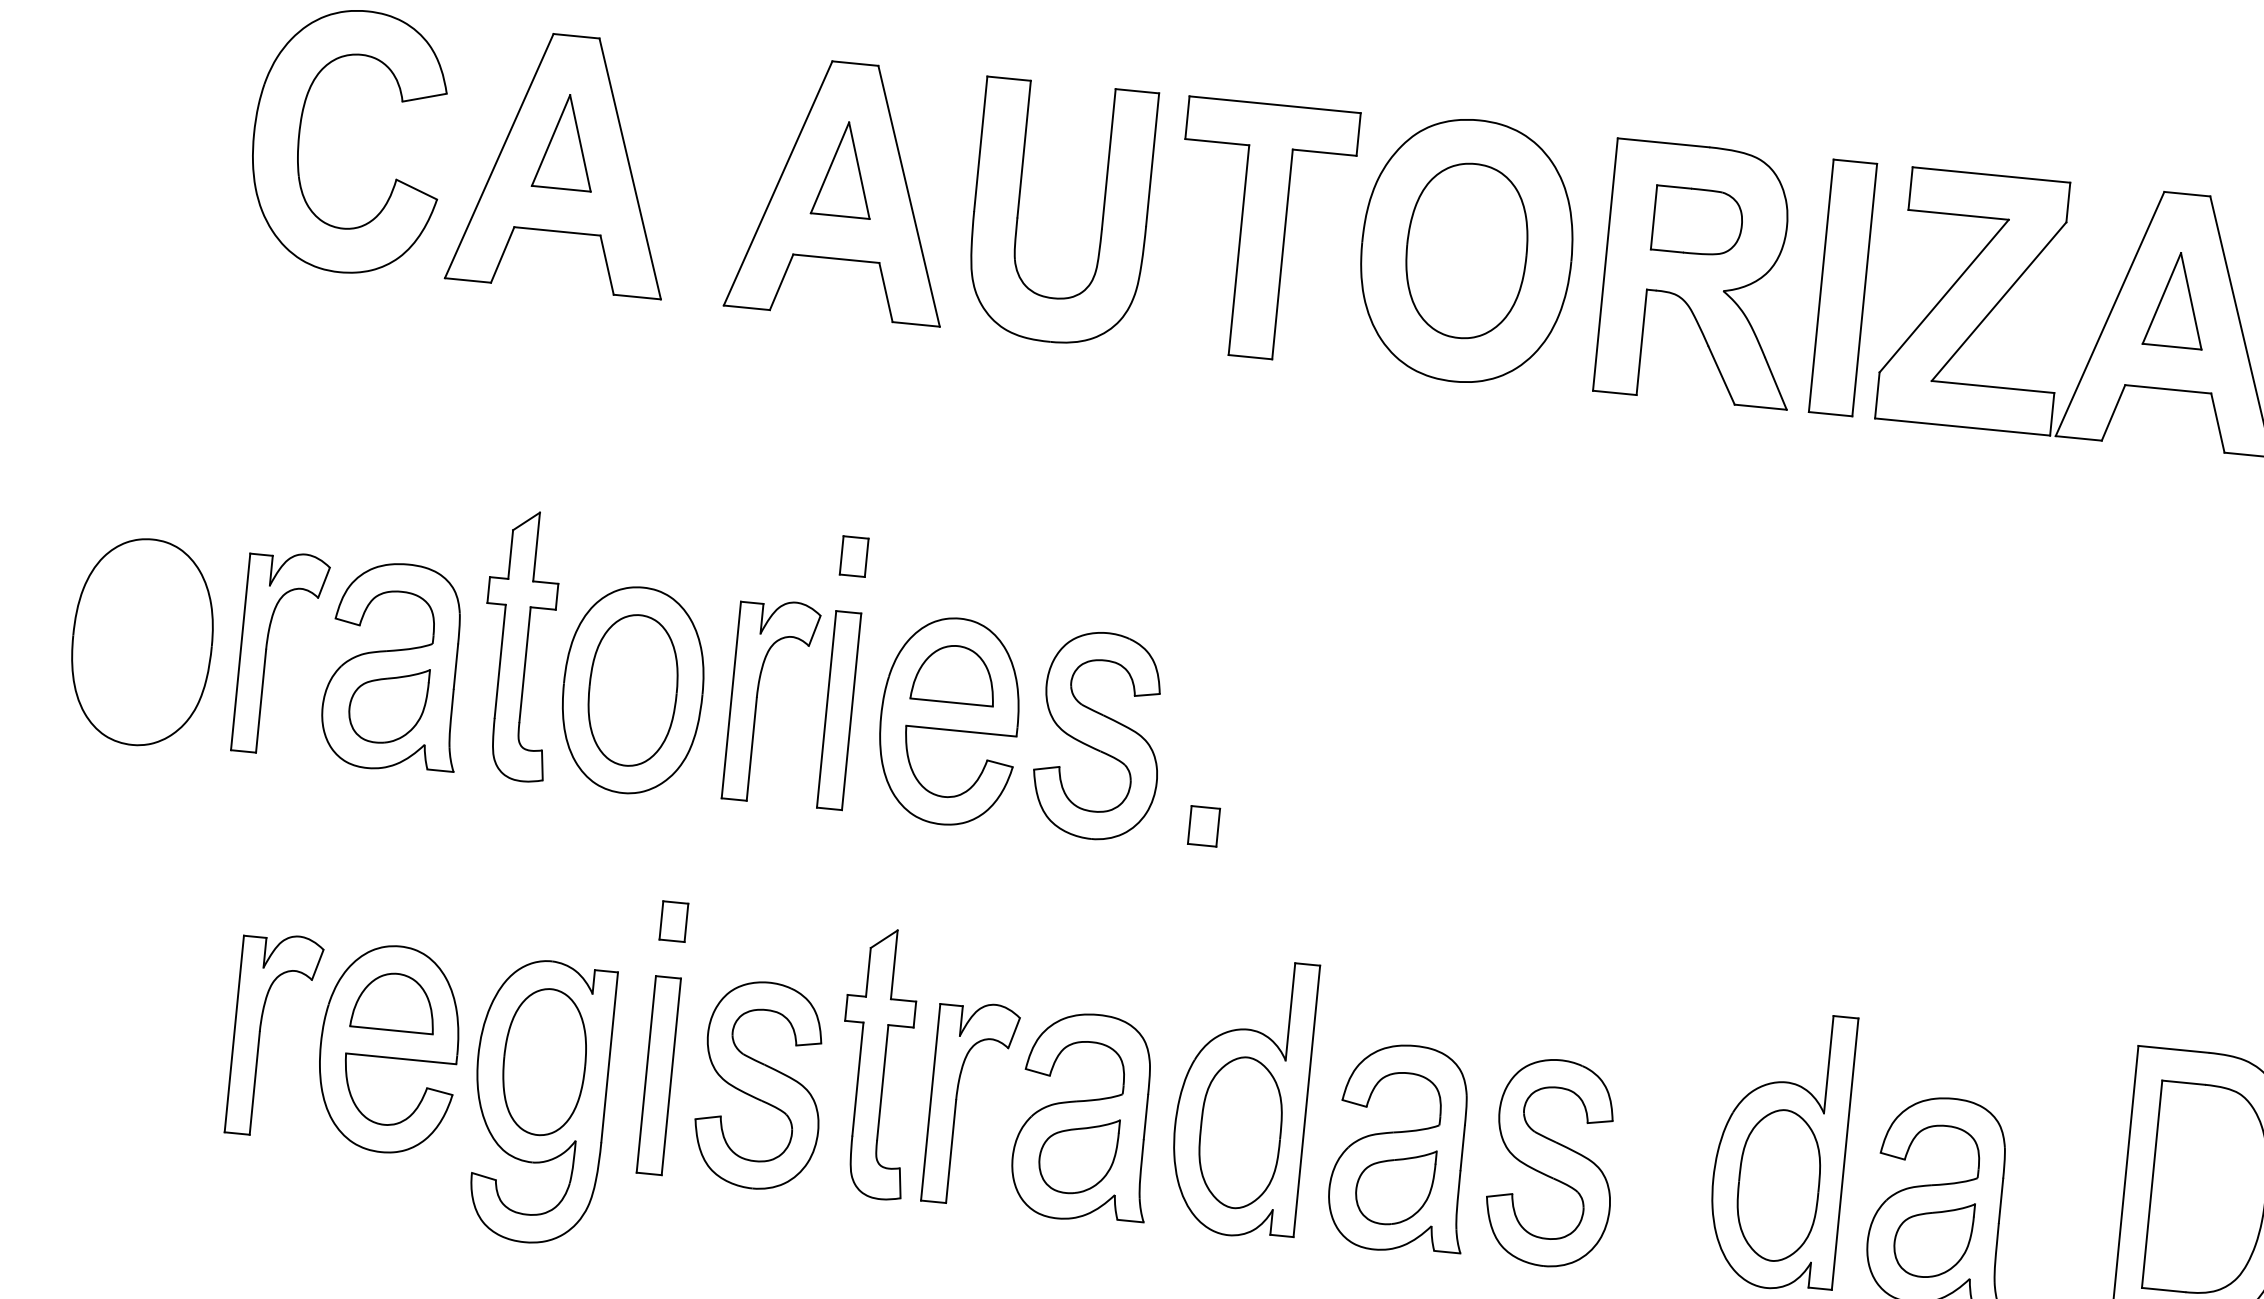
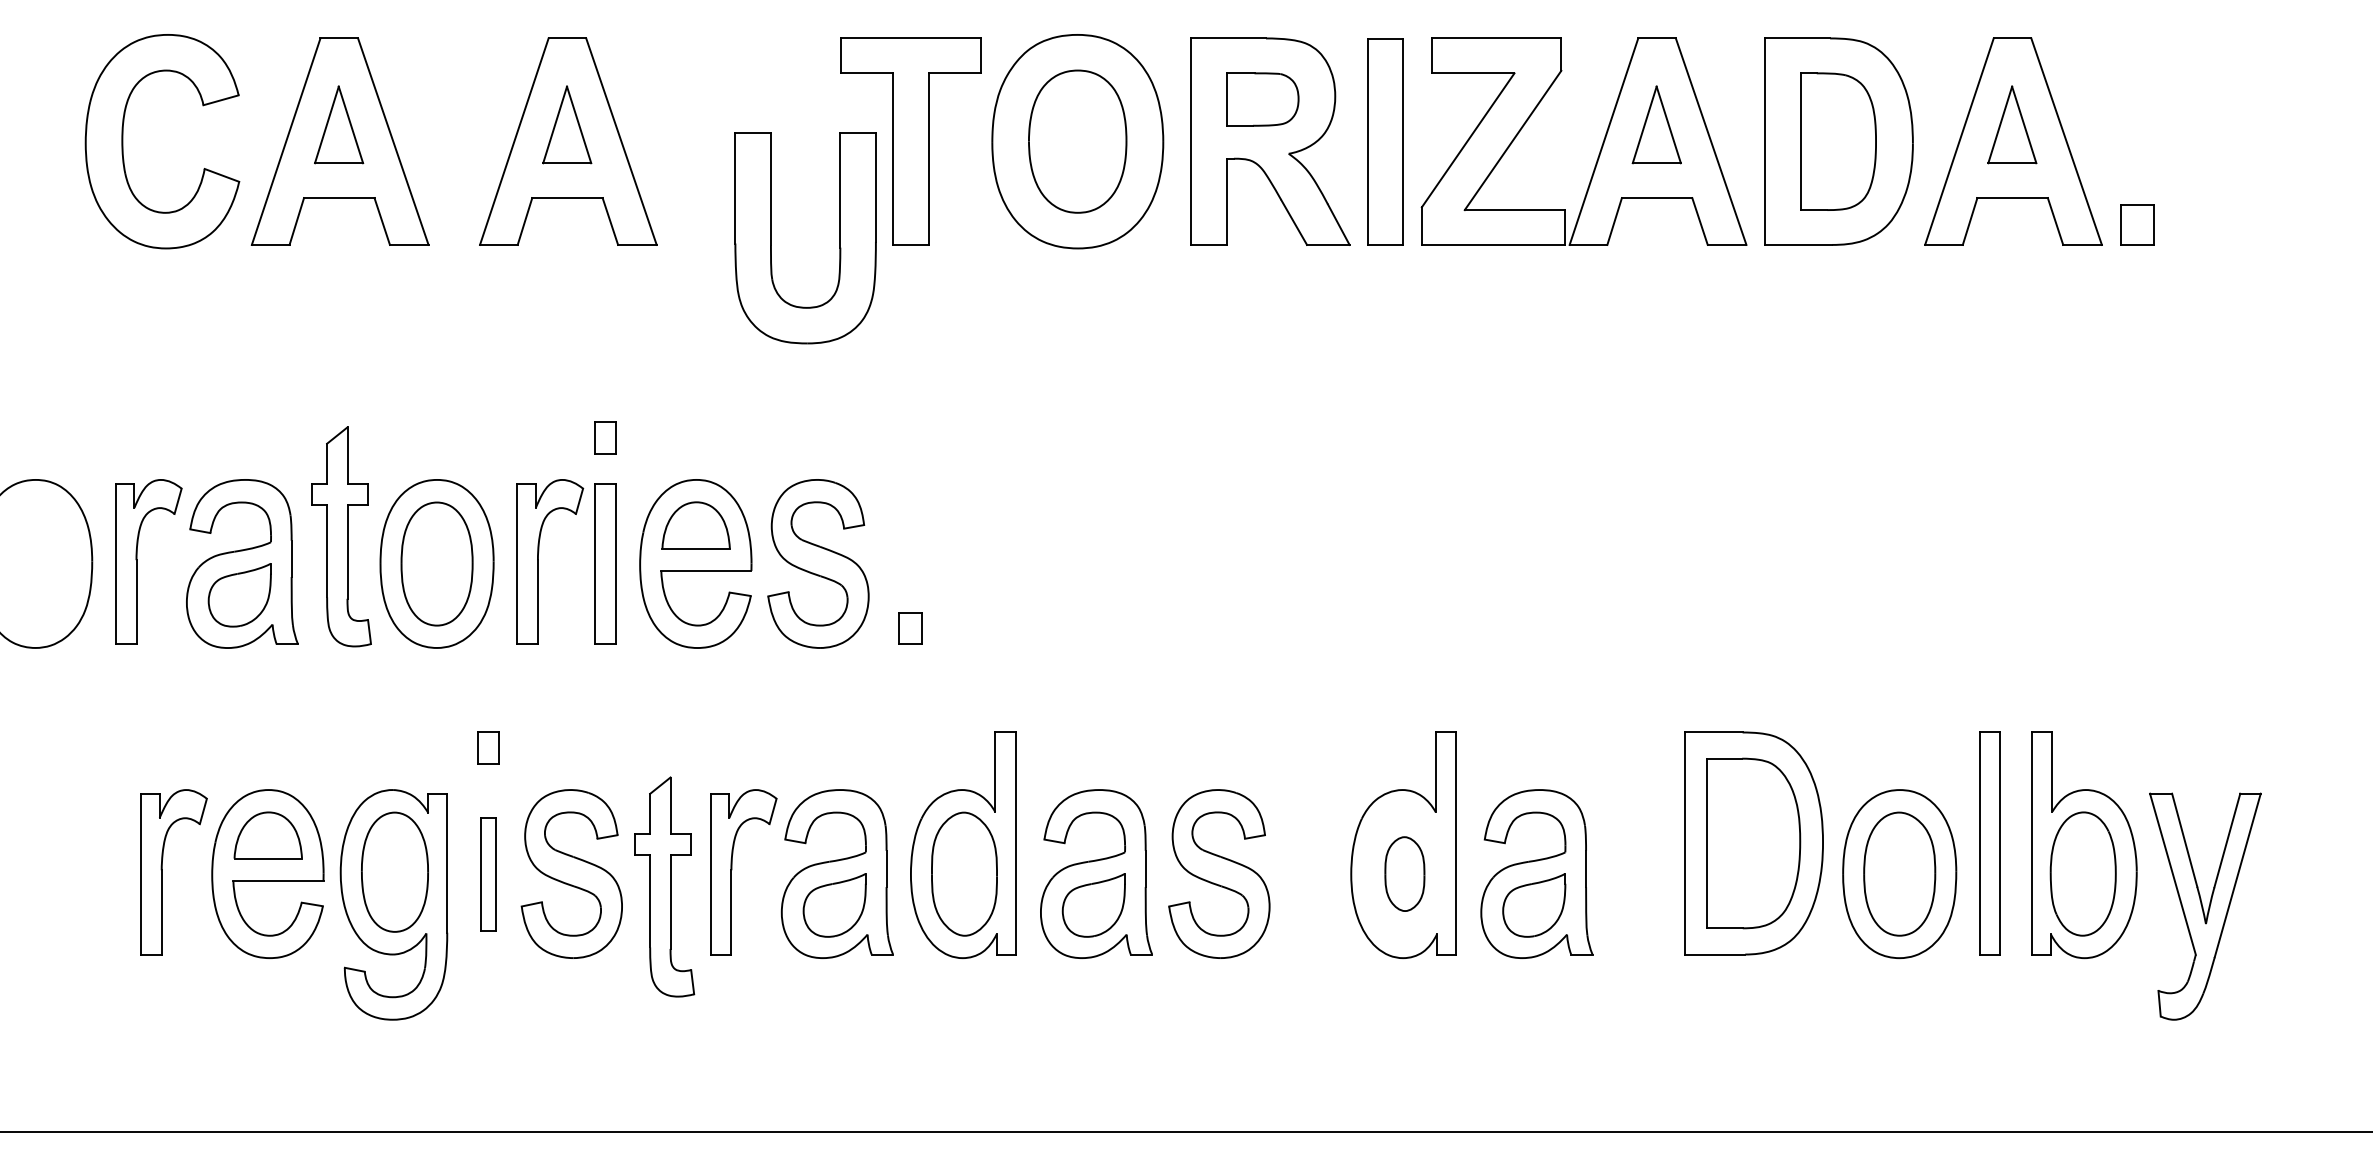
part: (1018, 209) -> (771, 238), moved
part: (877, 1062) -> (664, 886), moved
part: (658, 1076) -> (488, 874), size x0.7
part: (1778, 1184) -> (1404, 873), size x0.6

